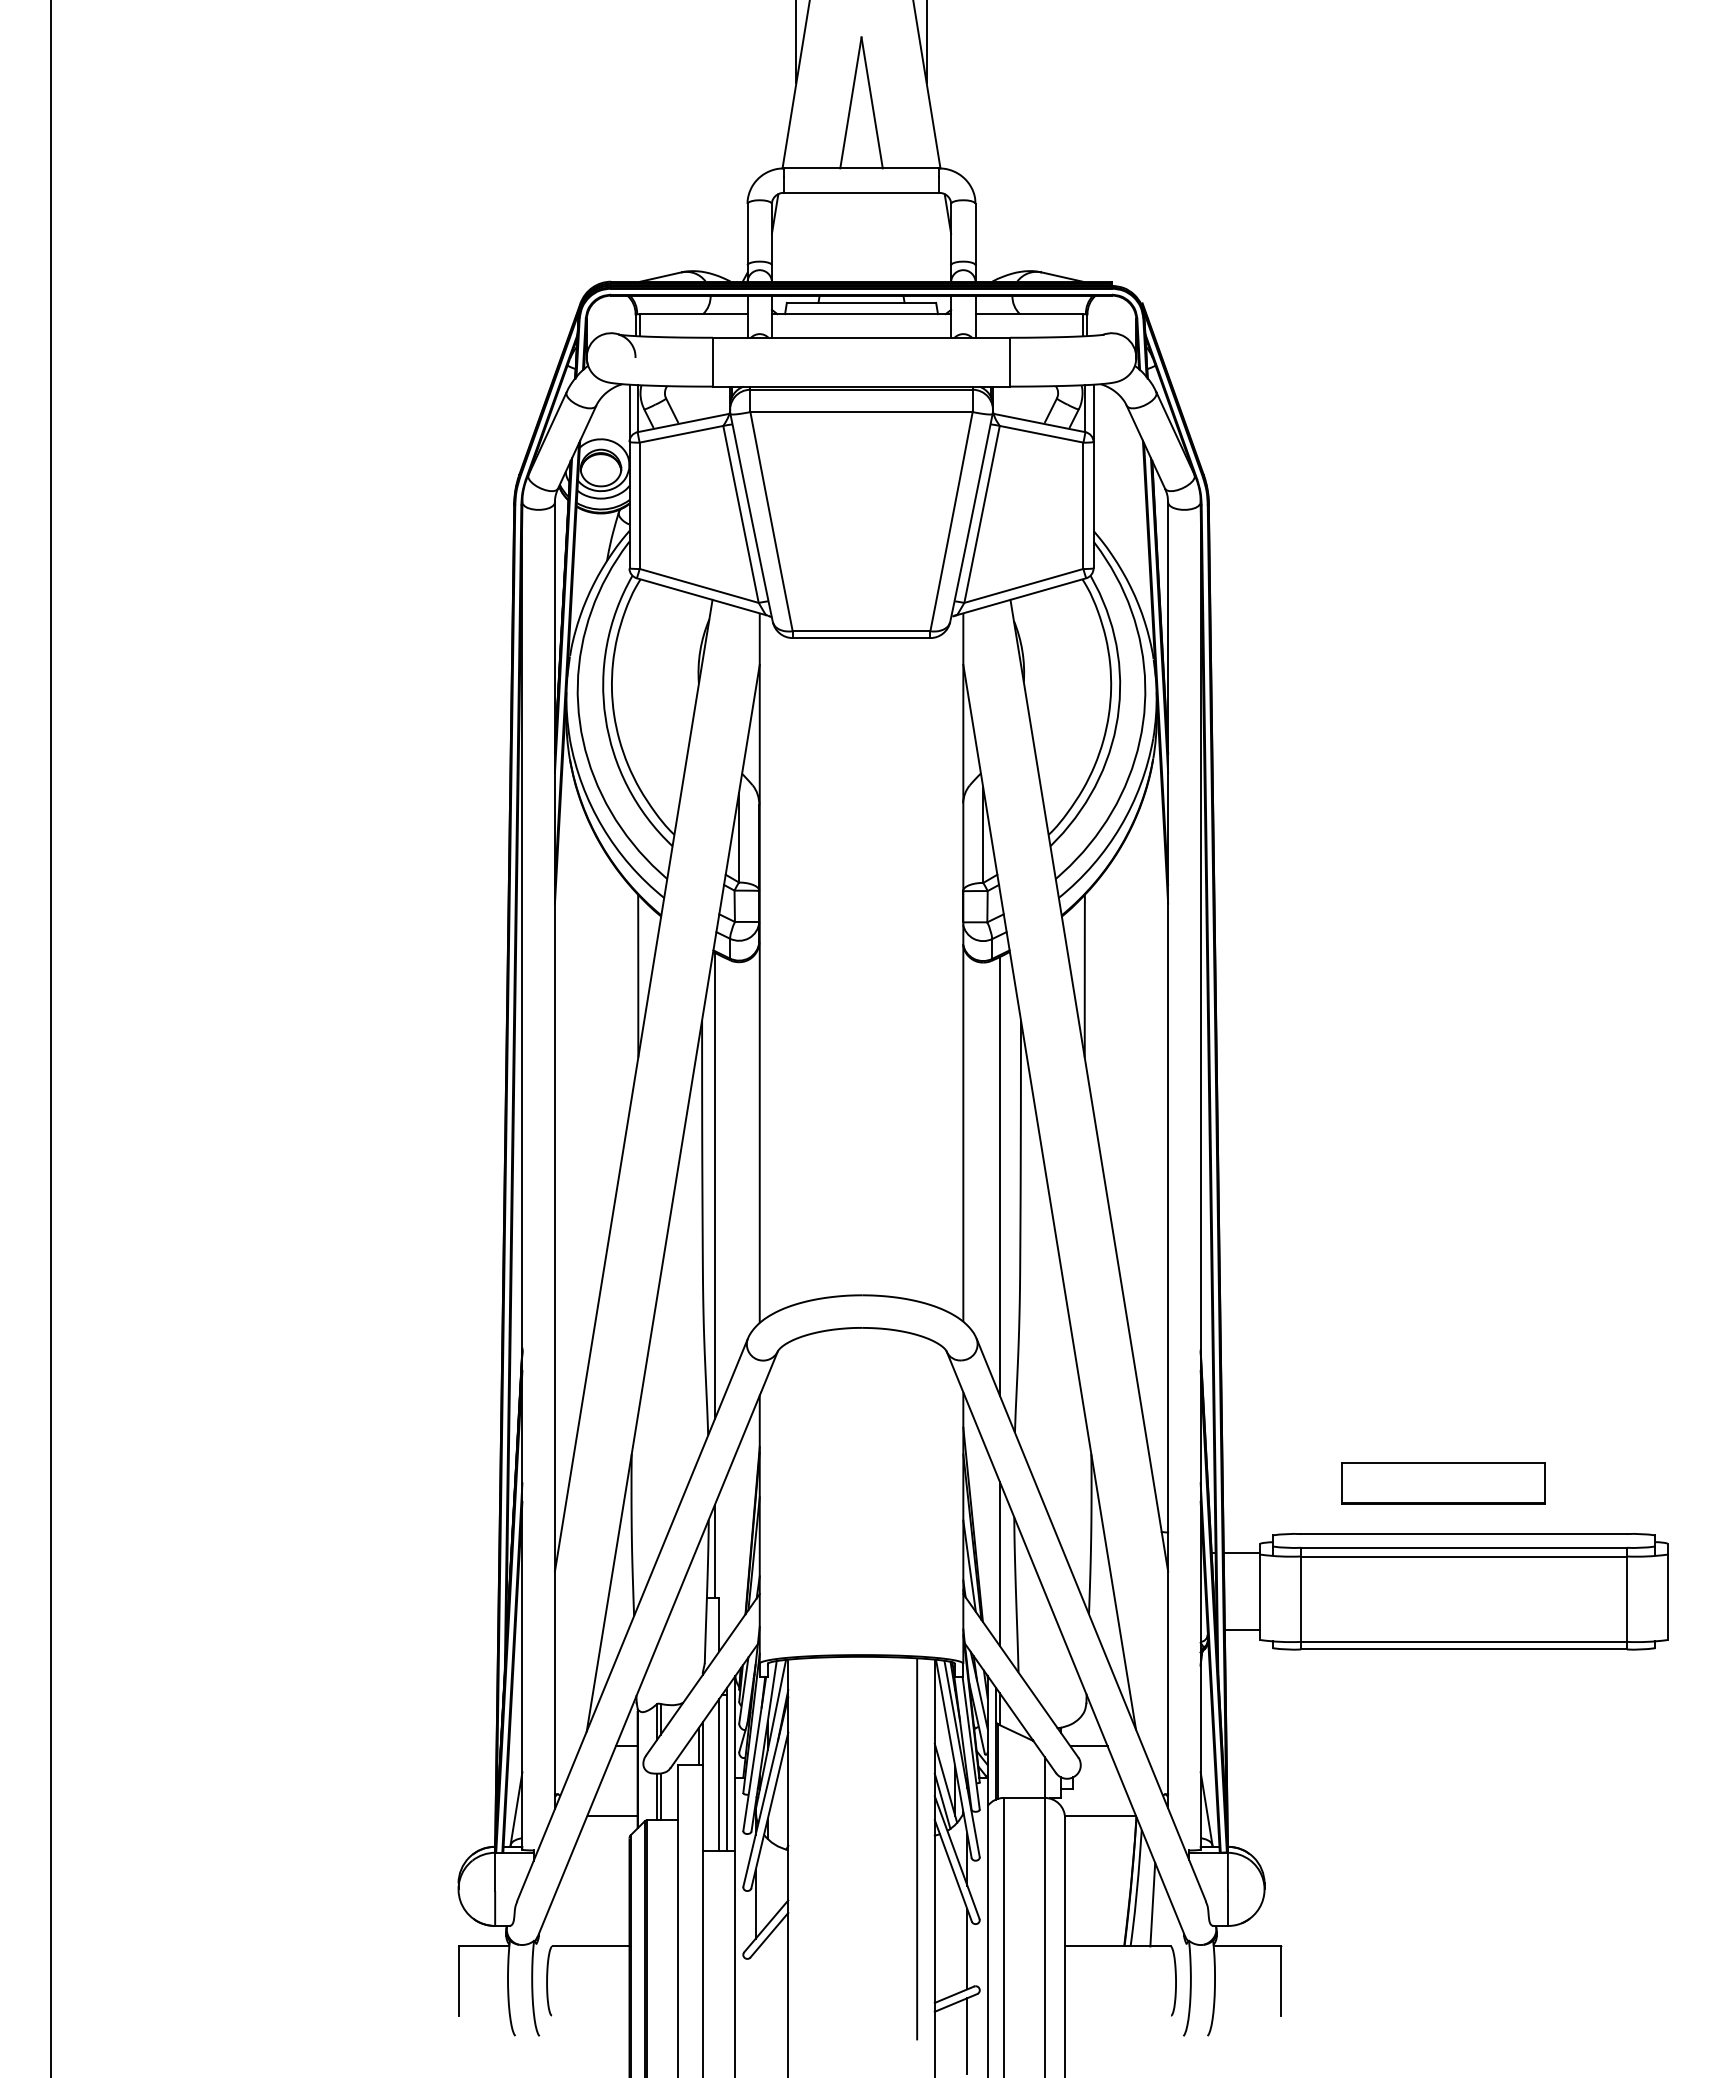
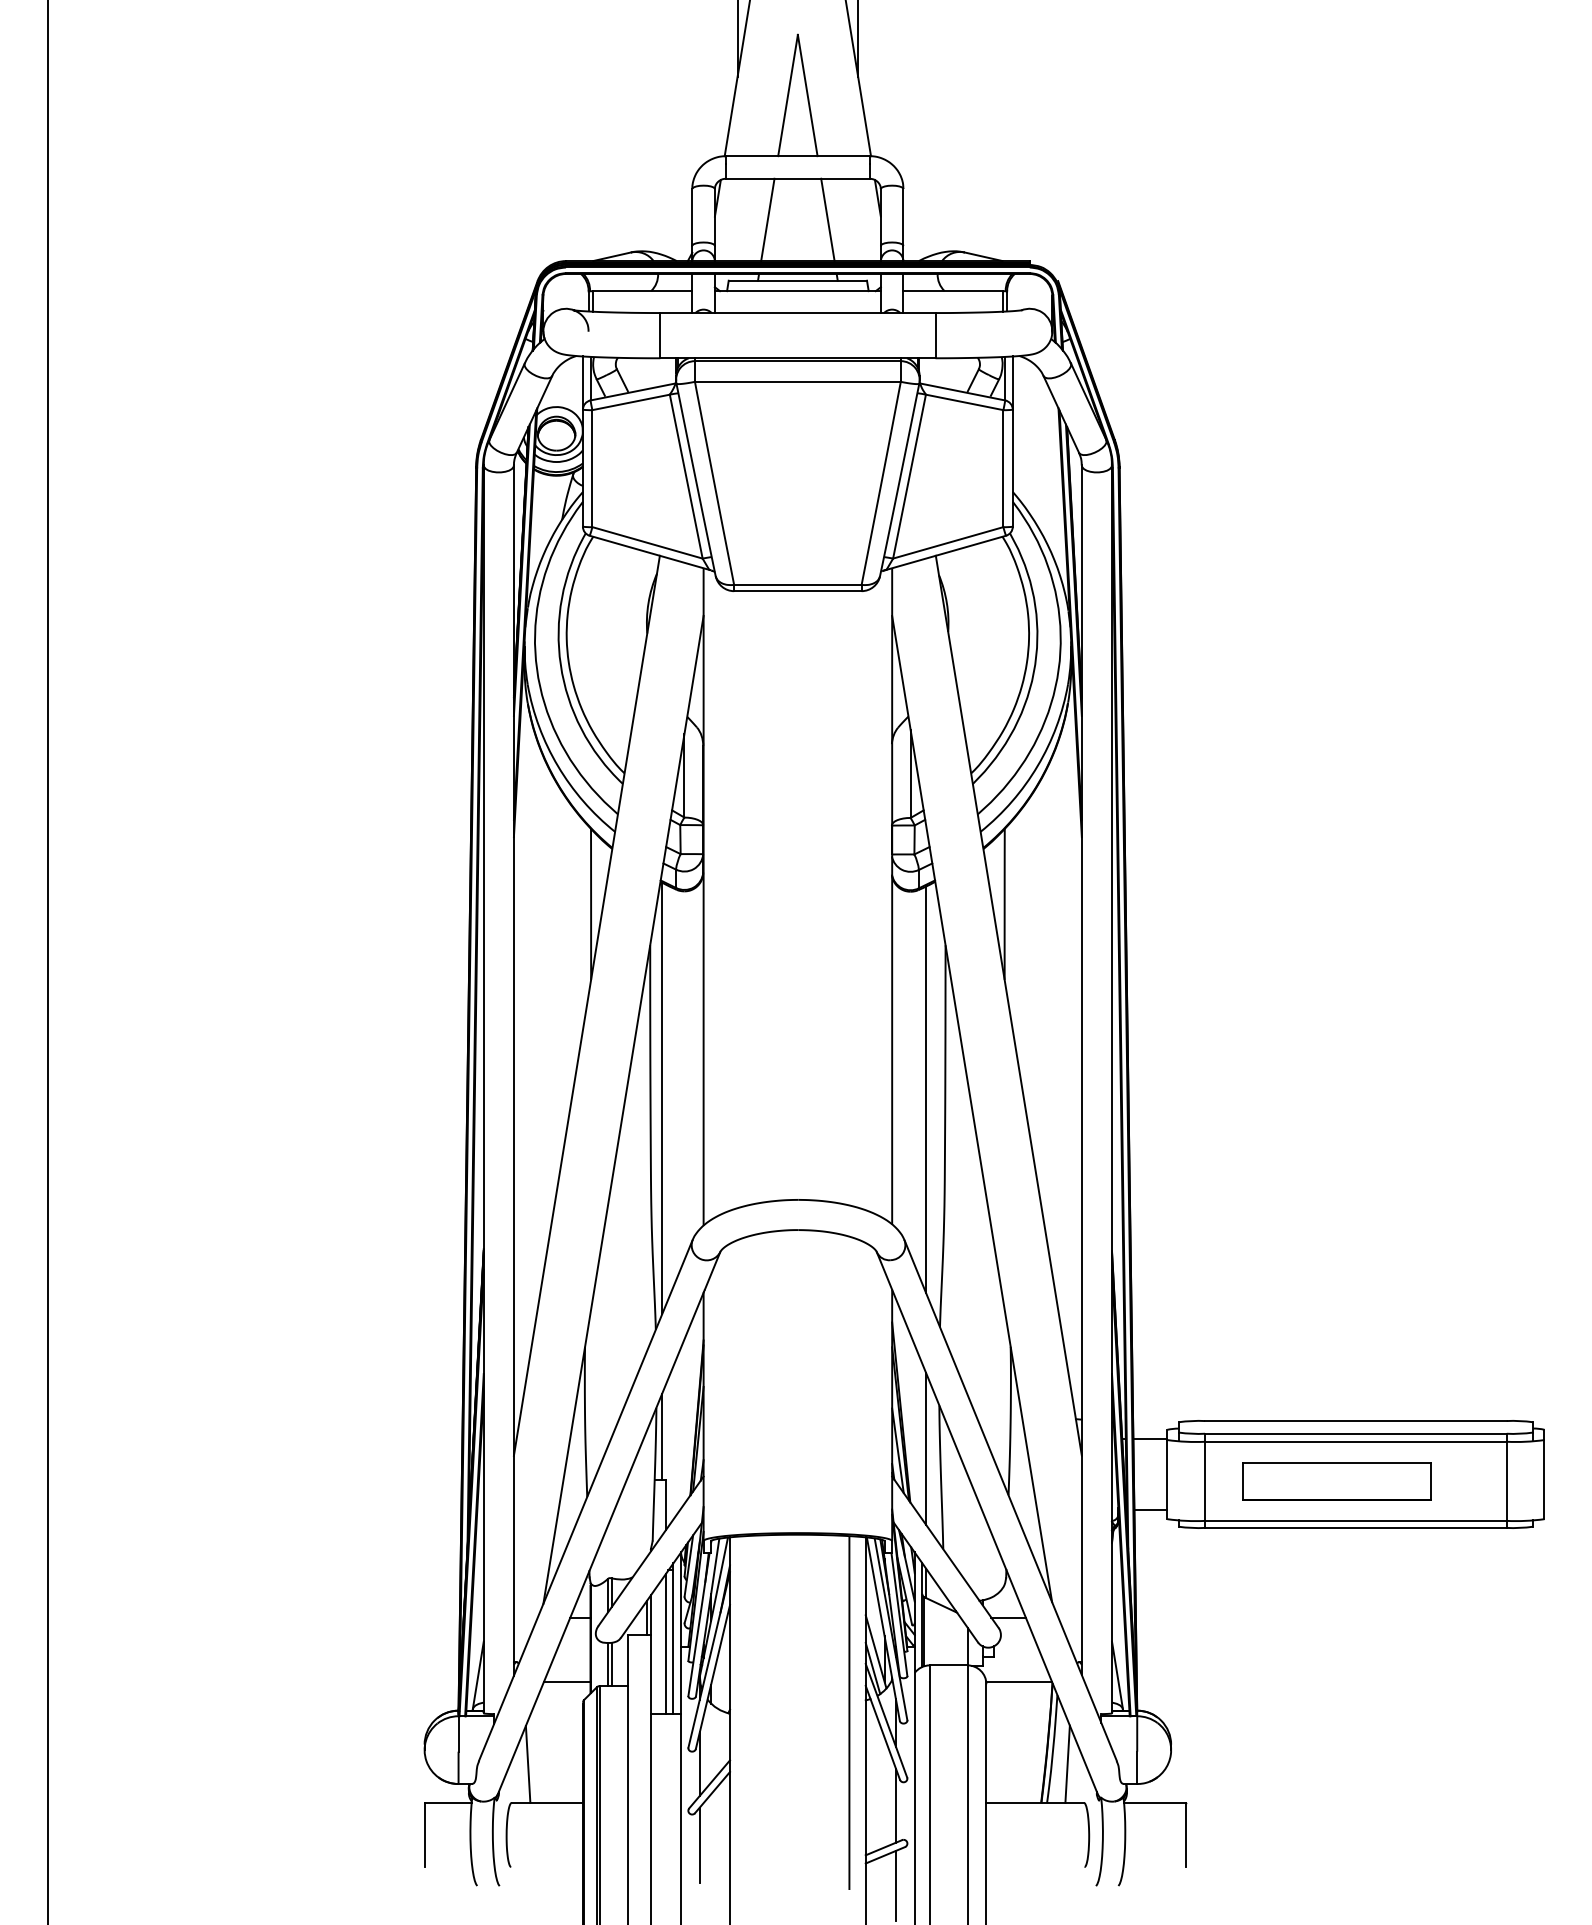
line: (828, 236) -> (767, 219), added
line: (893, 236) -> (827, 219), added
part: (1443, 1483) -> (1336, 1481), moved
line: (569, 1904) -> (527, 1764), added
line: (755, 1991) -> (699, 1844), added

